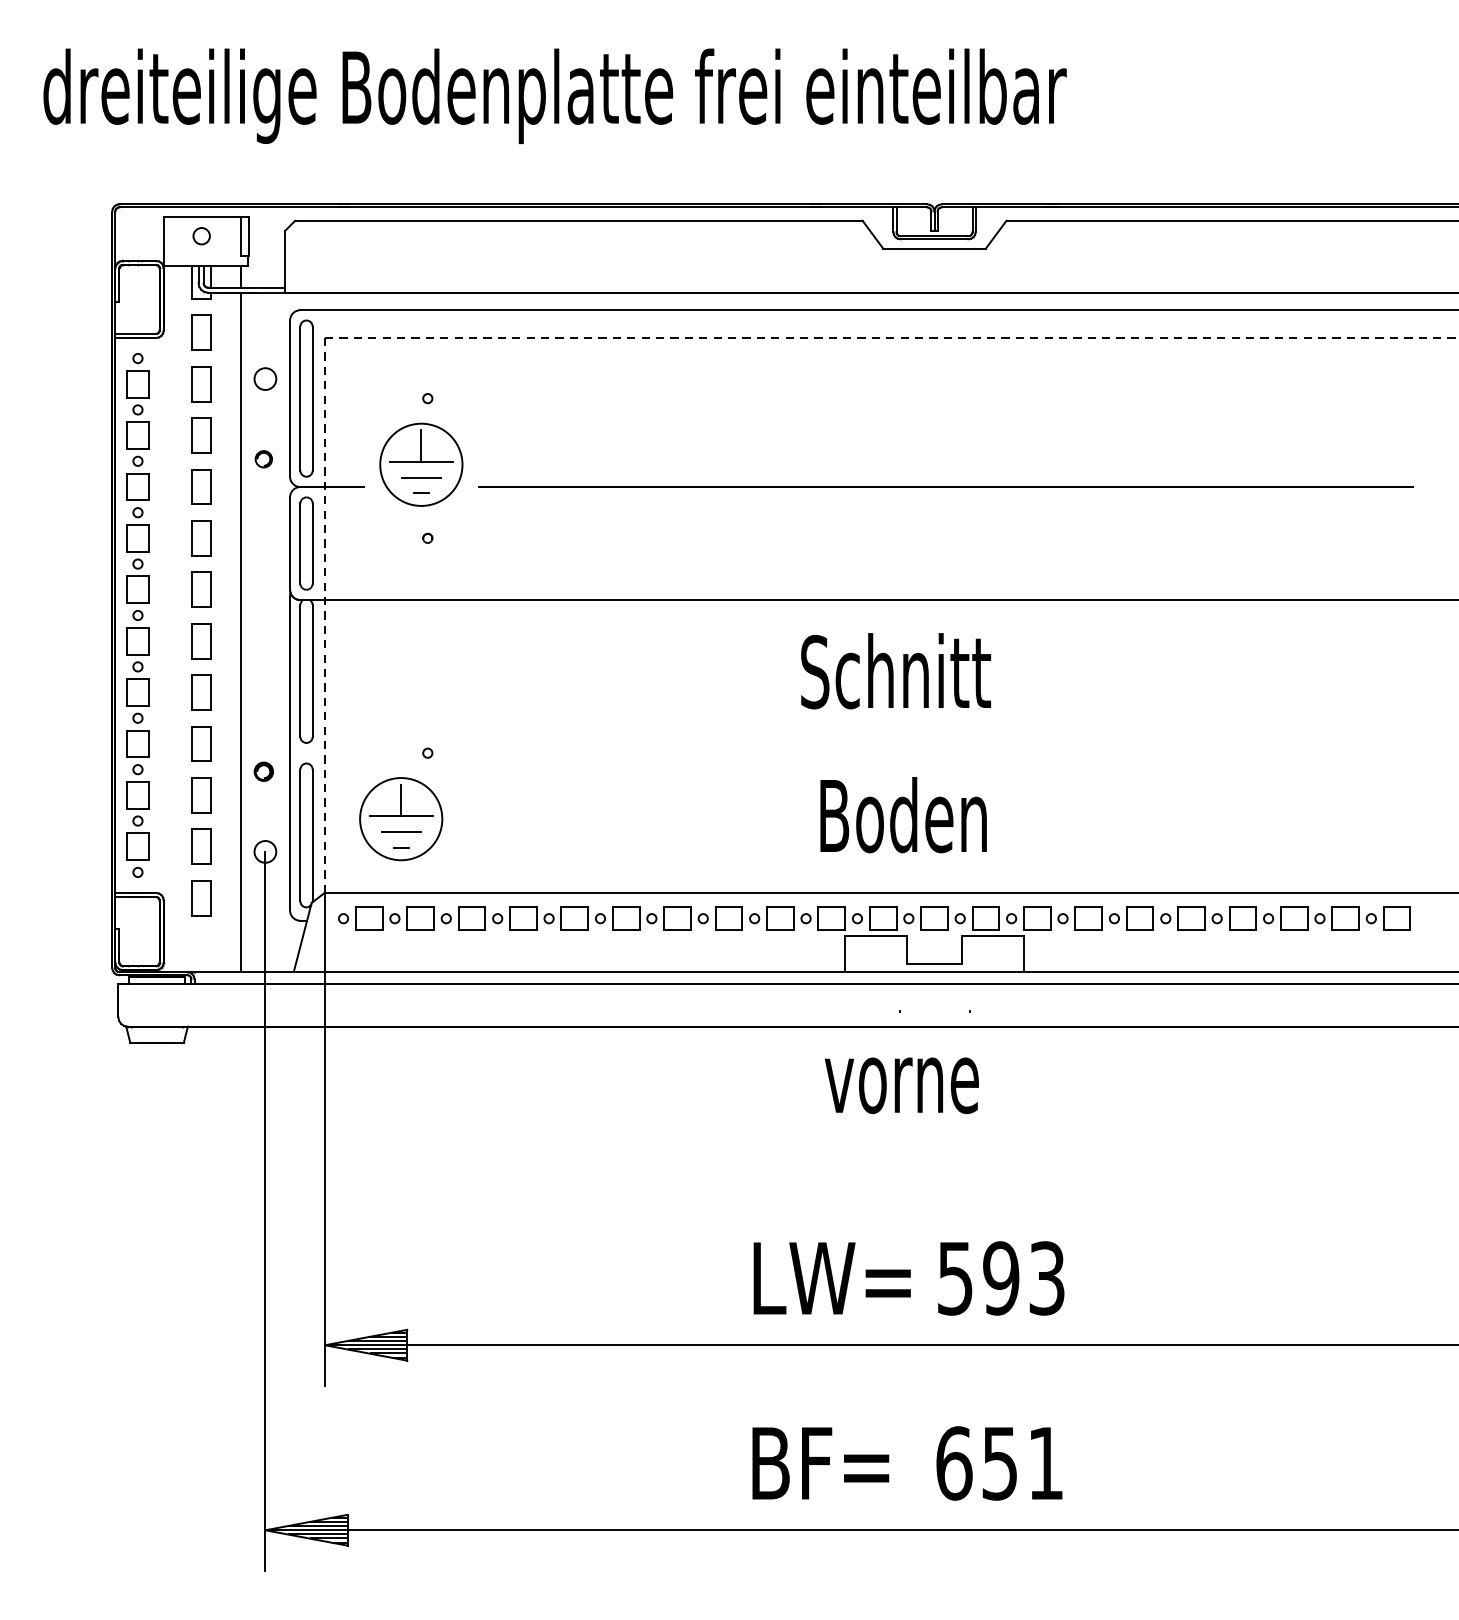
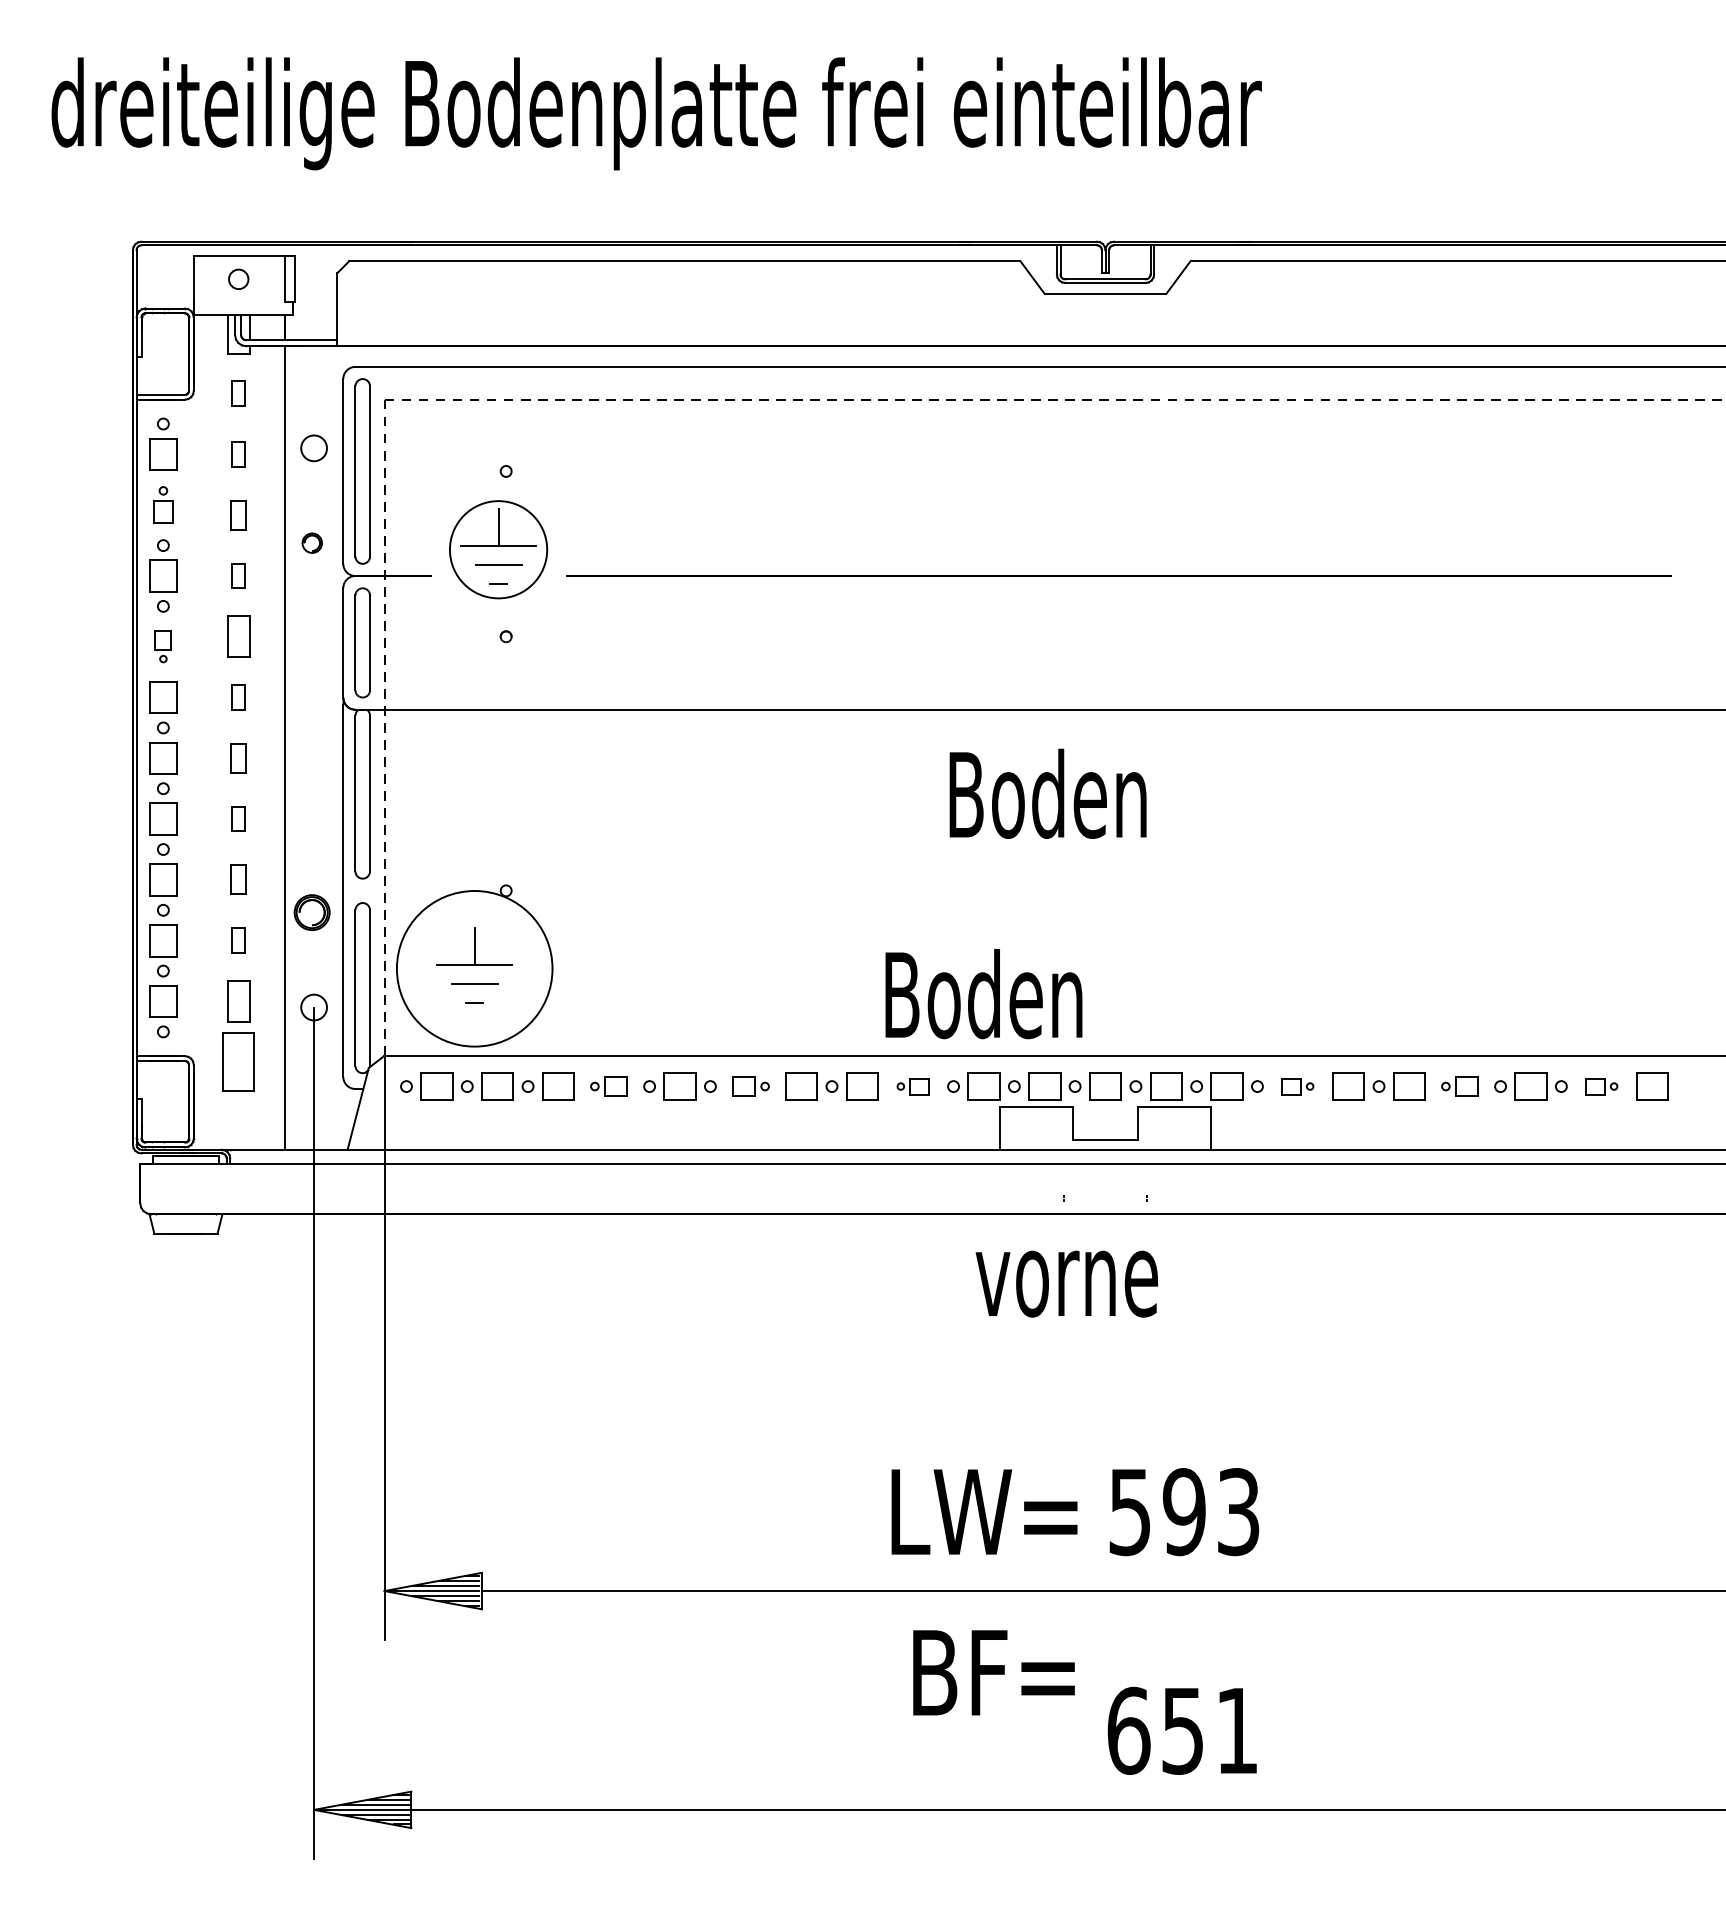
part: (201, 332) -> (238, 393), size x0.6
part: (201, 384) -> (238, 454), size x0.6
part: (138, 426) -> (163, 504), size x0.7
part: (201, 435) -> (238, 515), size x0.7
part: (201, 486) -> (238, 575), size x0.6
part: (138, 546) -> (163, 646), size x0.6
part: (201, 589) -> (238, 697), size x0.6
part: (201, 641) -> (238, 758), size x0.7
text: (895, 670) -> (1059, 793), Schnitt -> Boden
part: (201, 692) -> (238, 818), size x0.6
part: (201, 743) -> (238, 879), size x0.7
part: (264, 771) -> (312, 912), size x1.6
part: (201, 795) -> (238, 940), size x0.6
text: (903, 815) -> (983, 994), moved
circle: (401, 818) -> (474, 968), size x1.6
part: (201, 898) -> (238, 1062), size x1.4
part: (514, 918) -> (608, 1086), size x0.7
part: (634, 918) -> (750, 1086), size x0.7
part: (771, 918) -> (912, 1086), size x0.6
part: (1096, 918) -> (1297, 1086), size x0.6
part: (1233, 918) -> (1459, 1086), size x0.7
part: (1353, 918) -> (1601, 1086), size x0.6
text: (820, 1463) -> (993, 1672), moved

